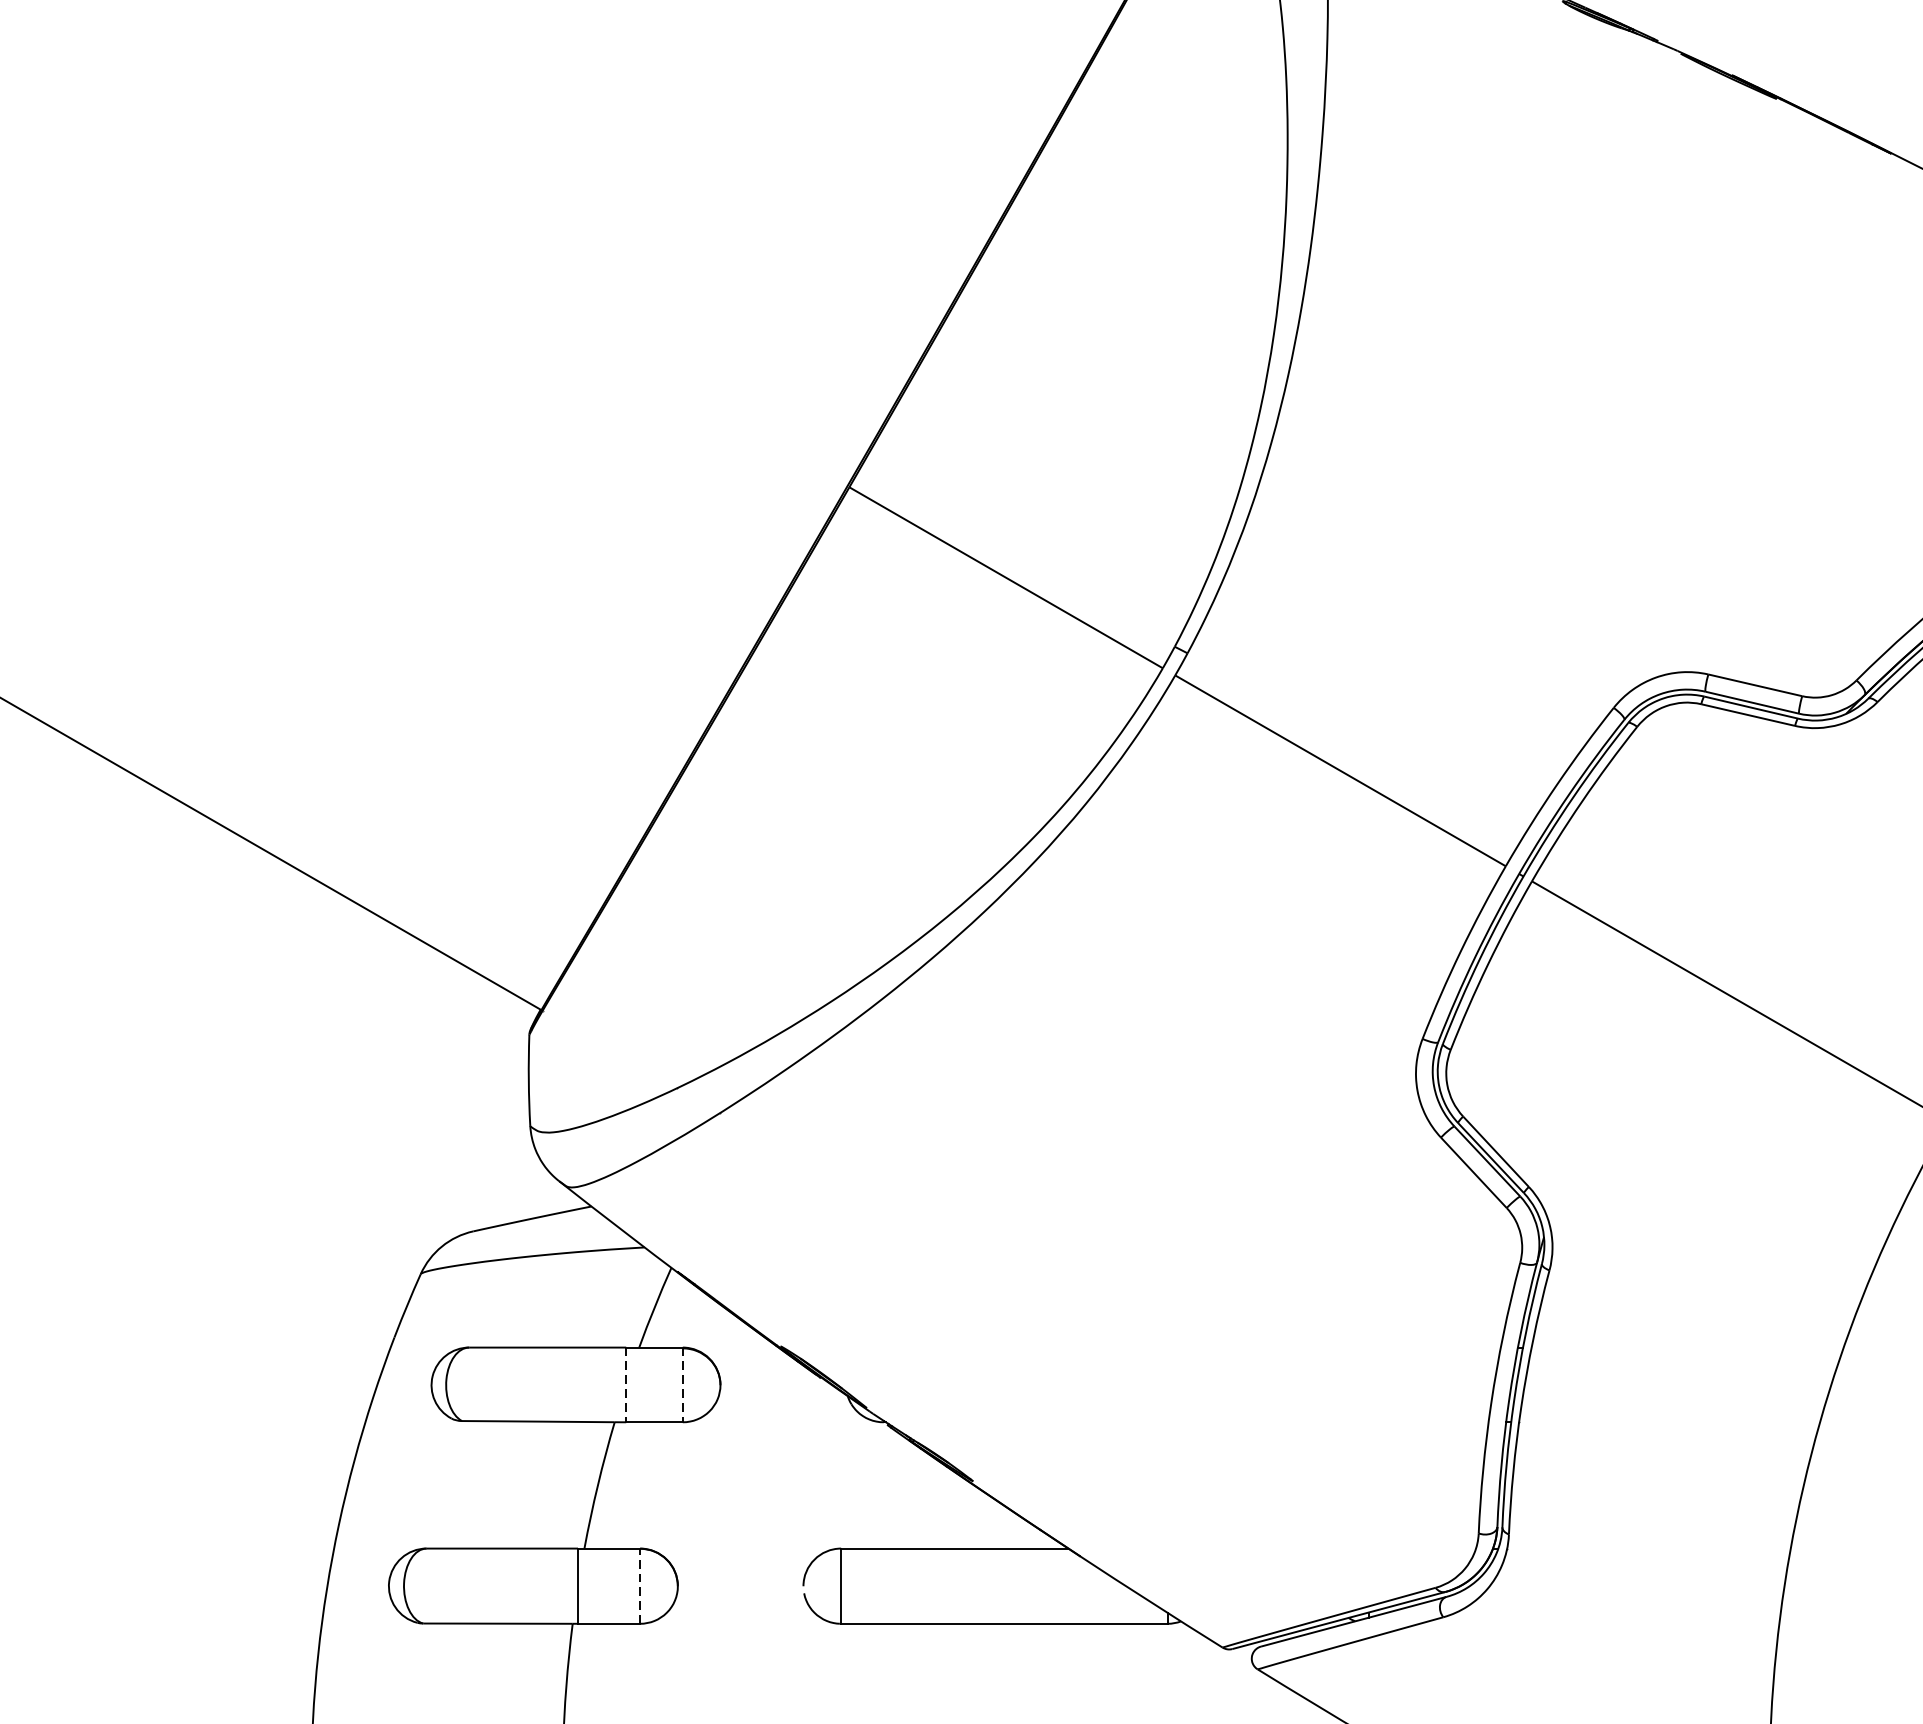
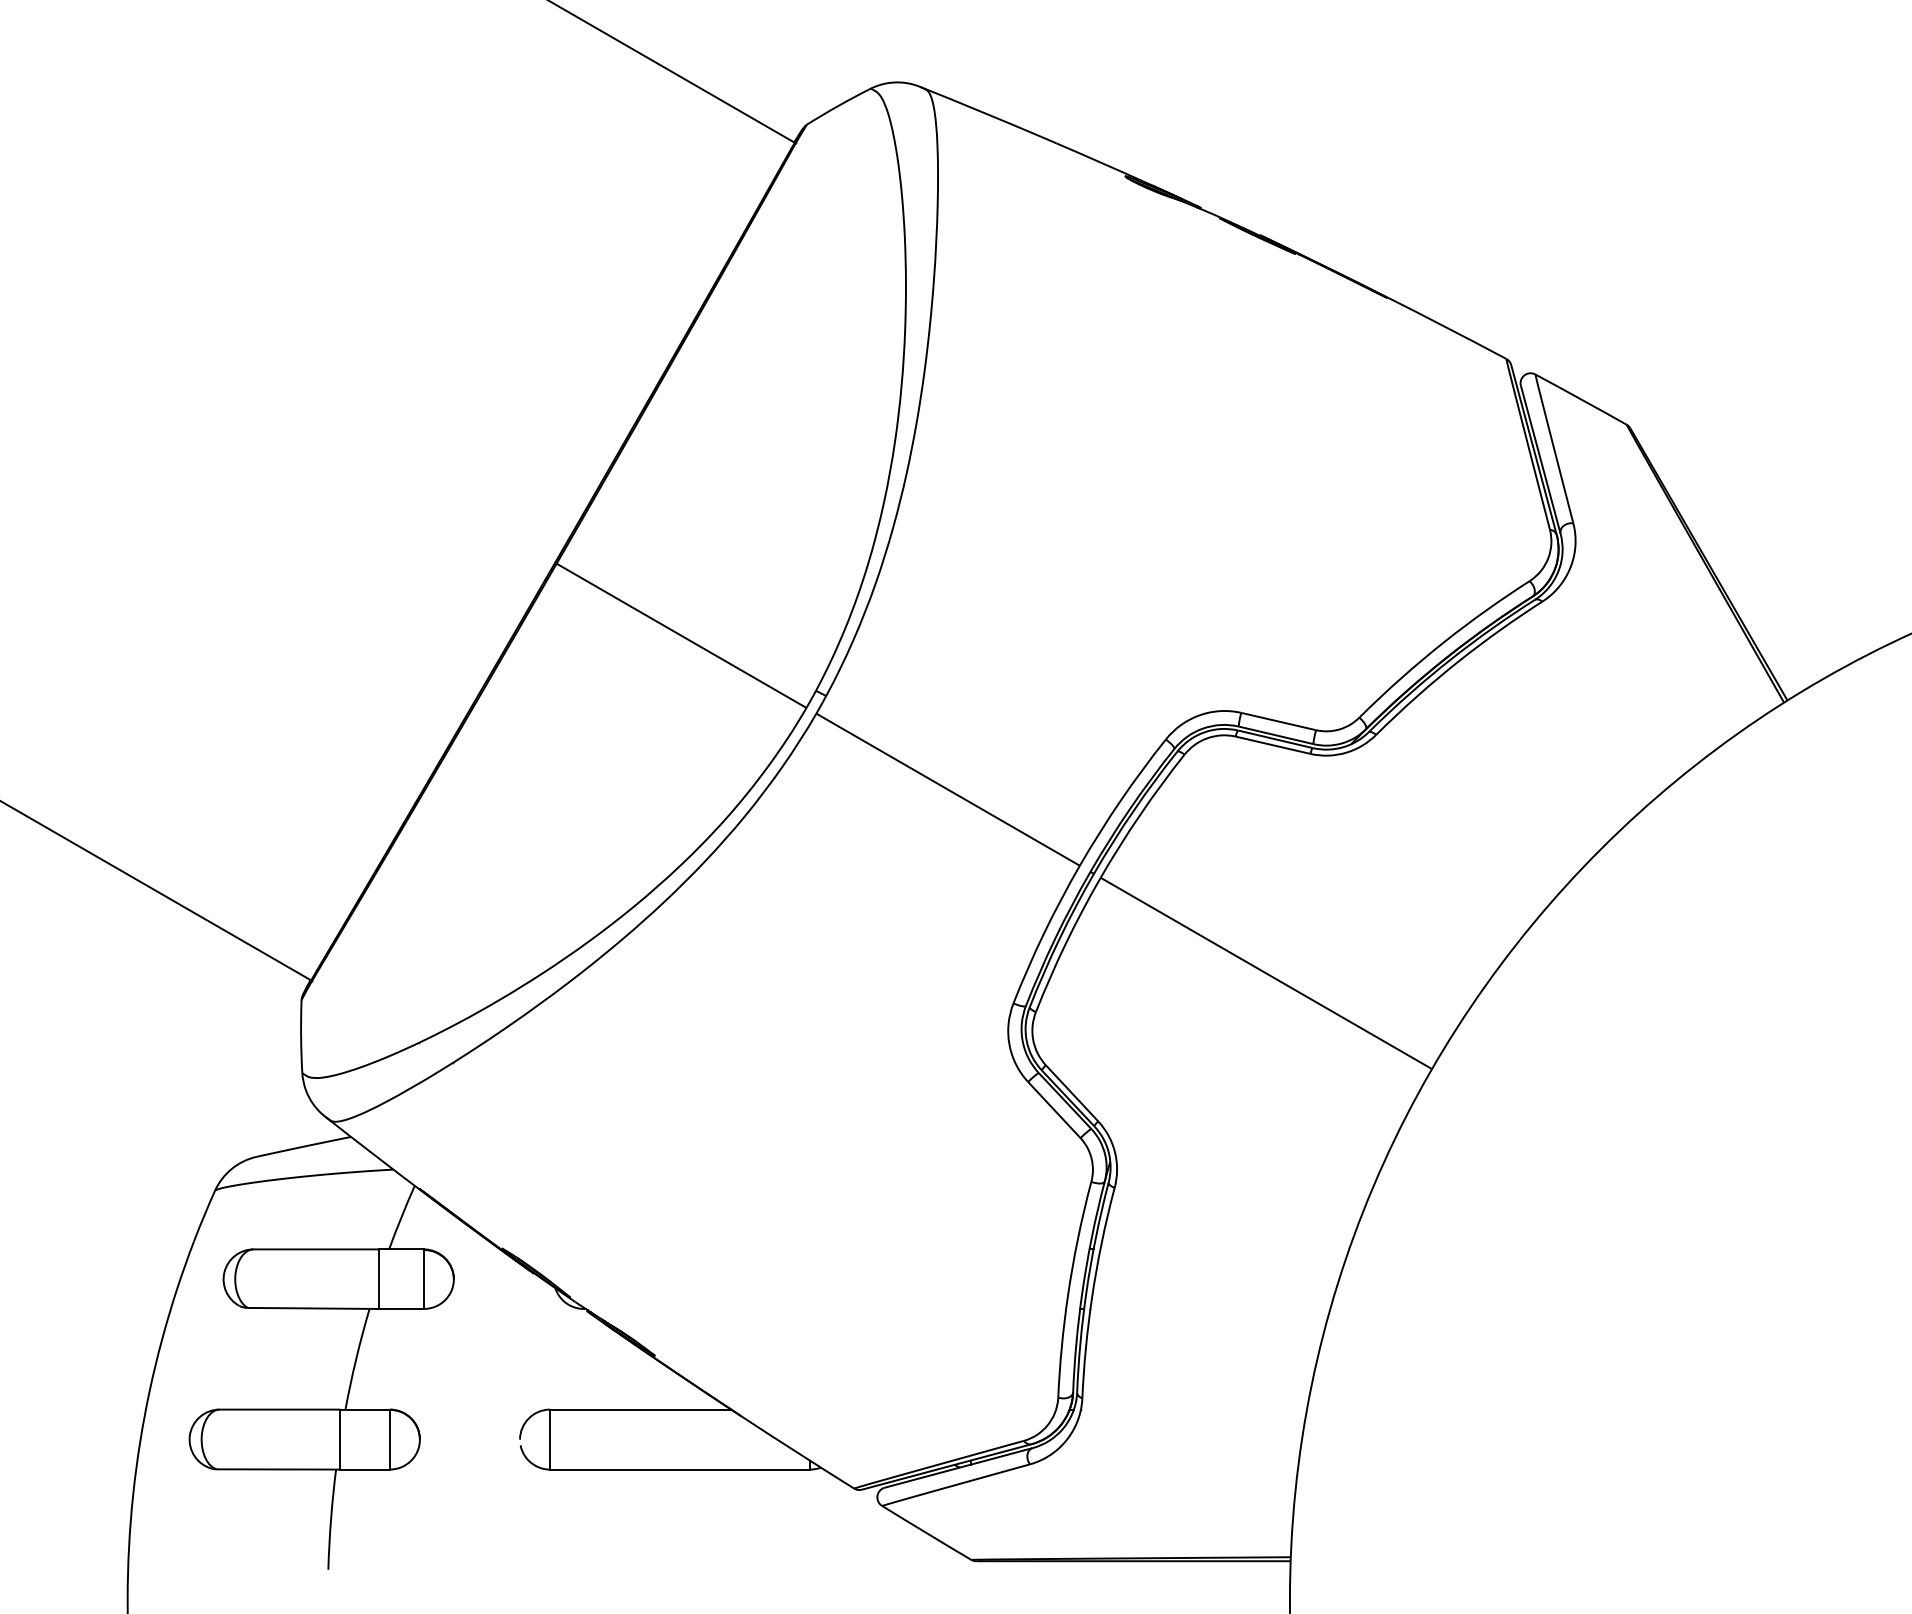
line: (625, 1385) -> (378, 1279), dashed -> solid
line: (682, 1385) -> (423, 1279), dashed -> solid
line: (639, 1586) -> (389, 1439), dashed -> solid

